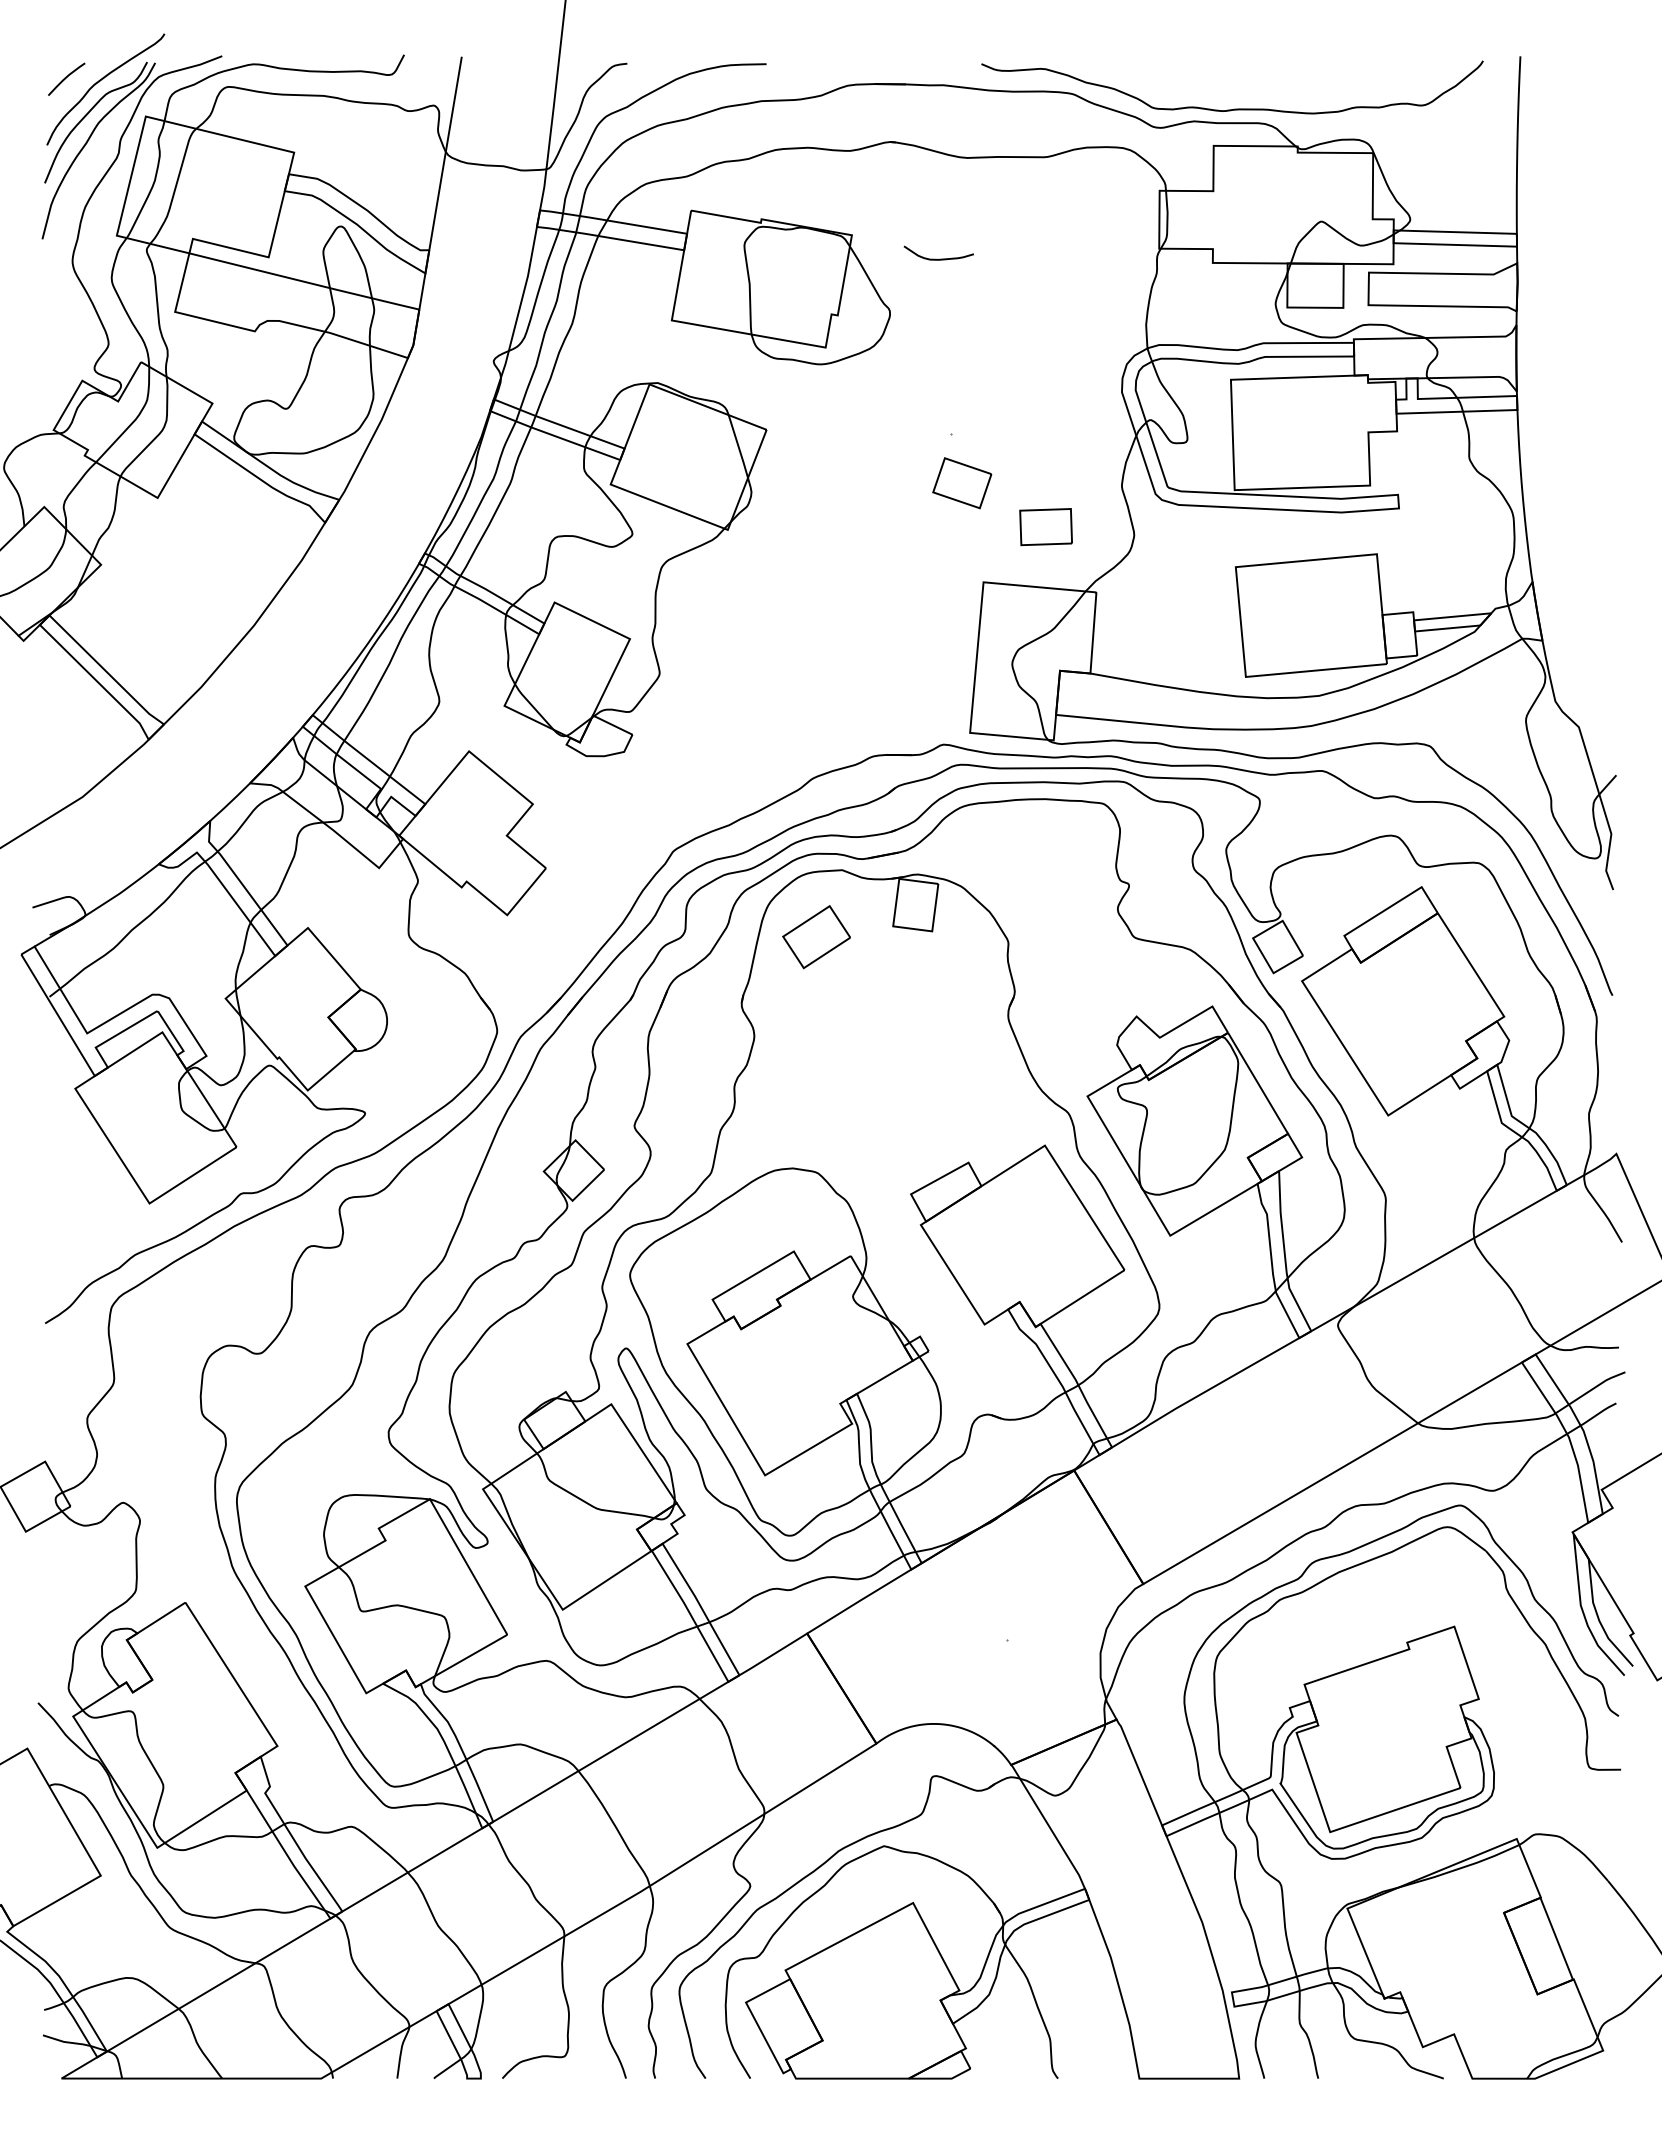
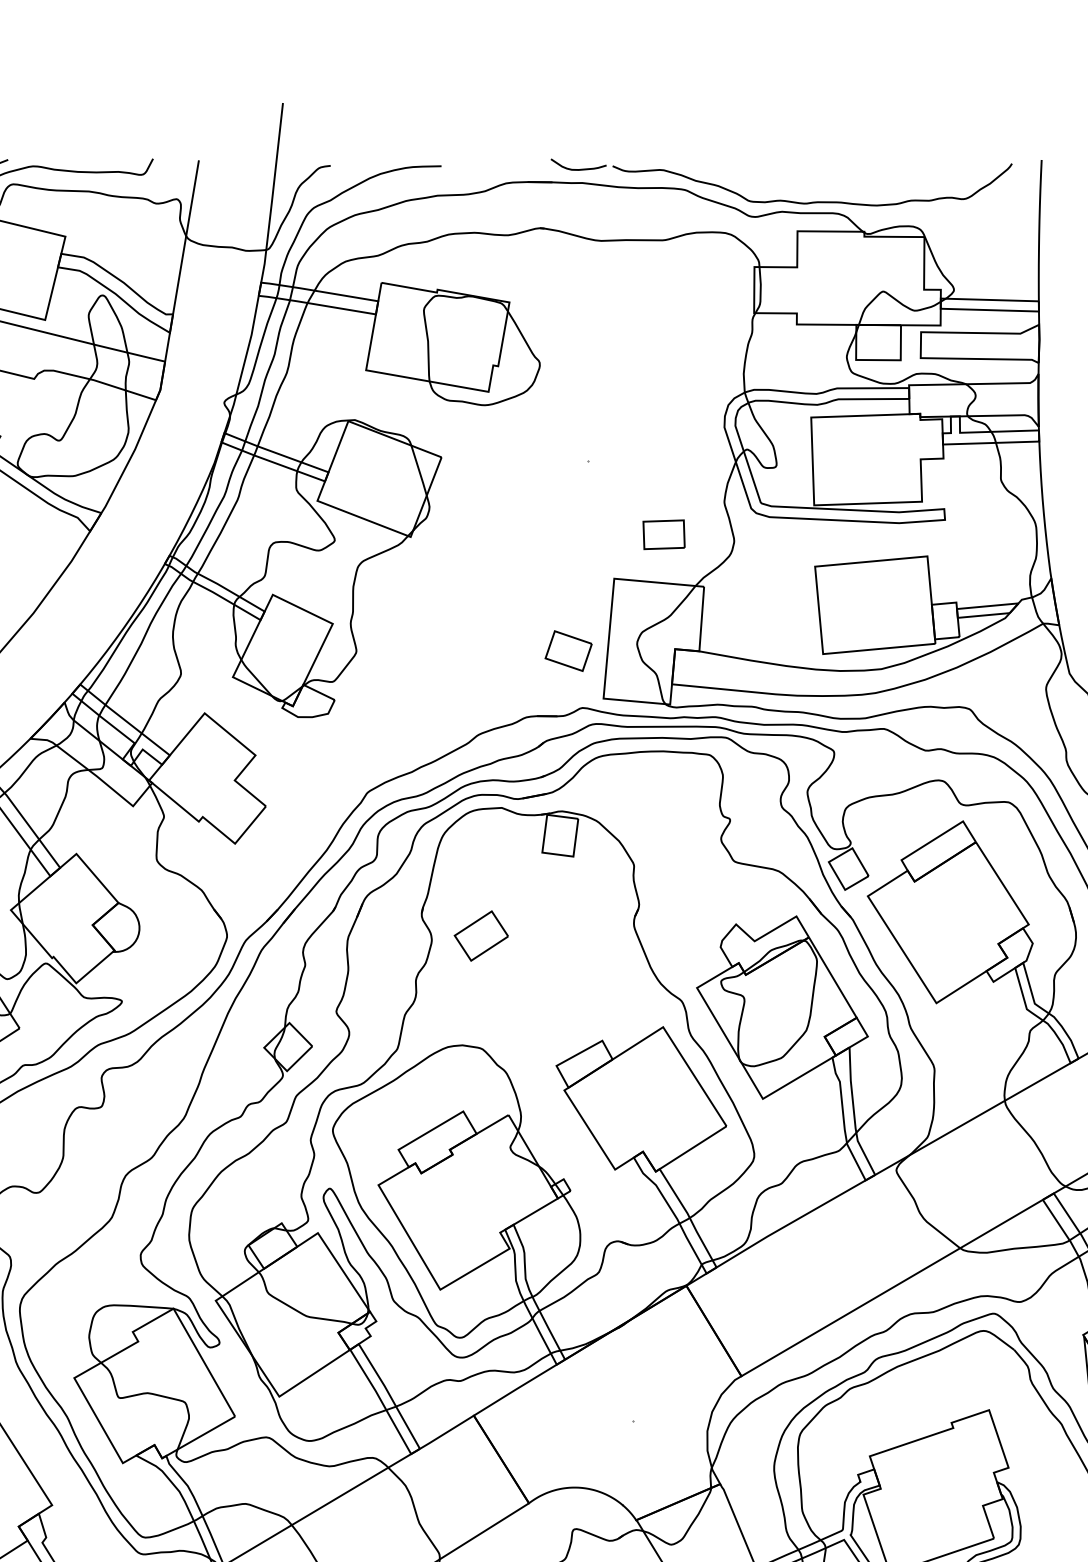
curve: (937, 258) -> (577, 168), moved
part: (962, 483) -> (568, 651), moved
part: (816, 937) -> (481, 936), moved

